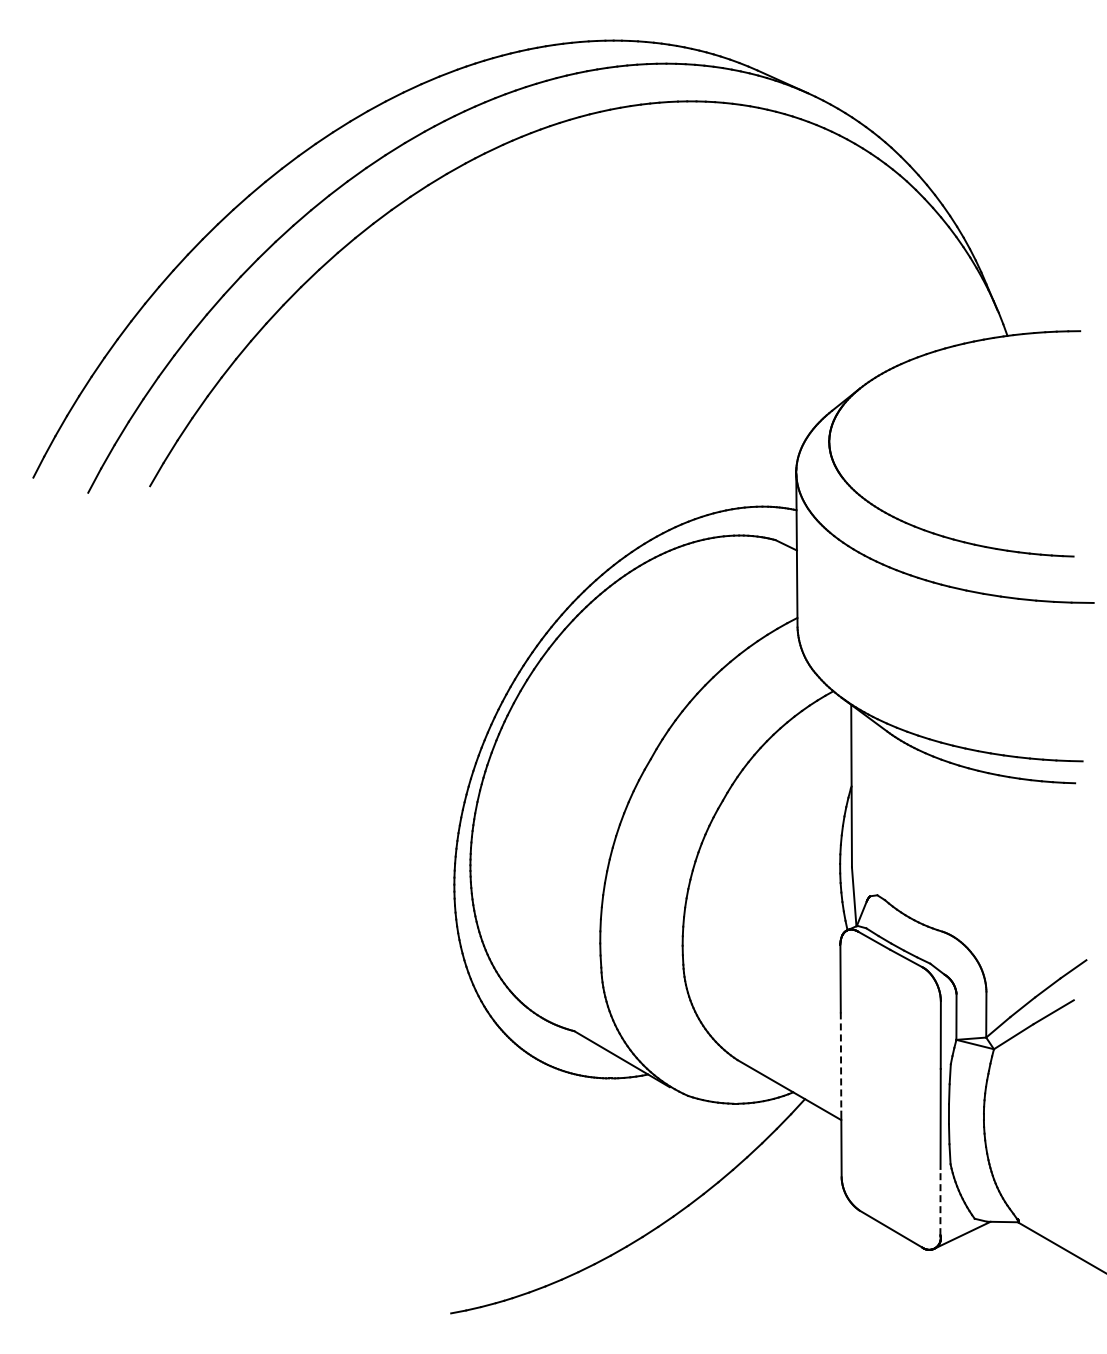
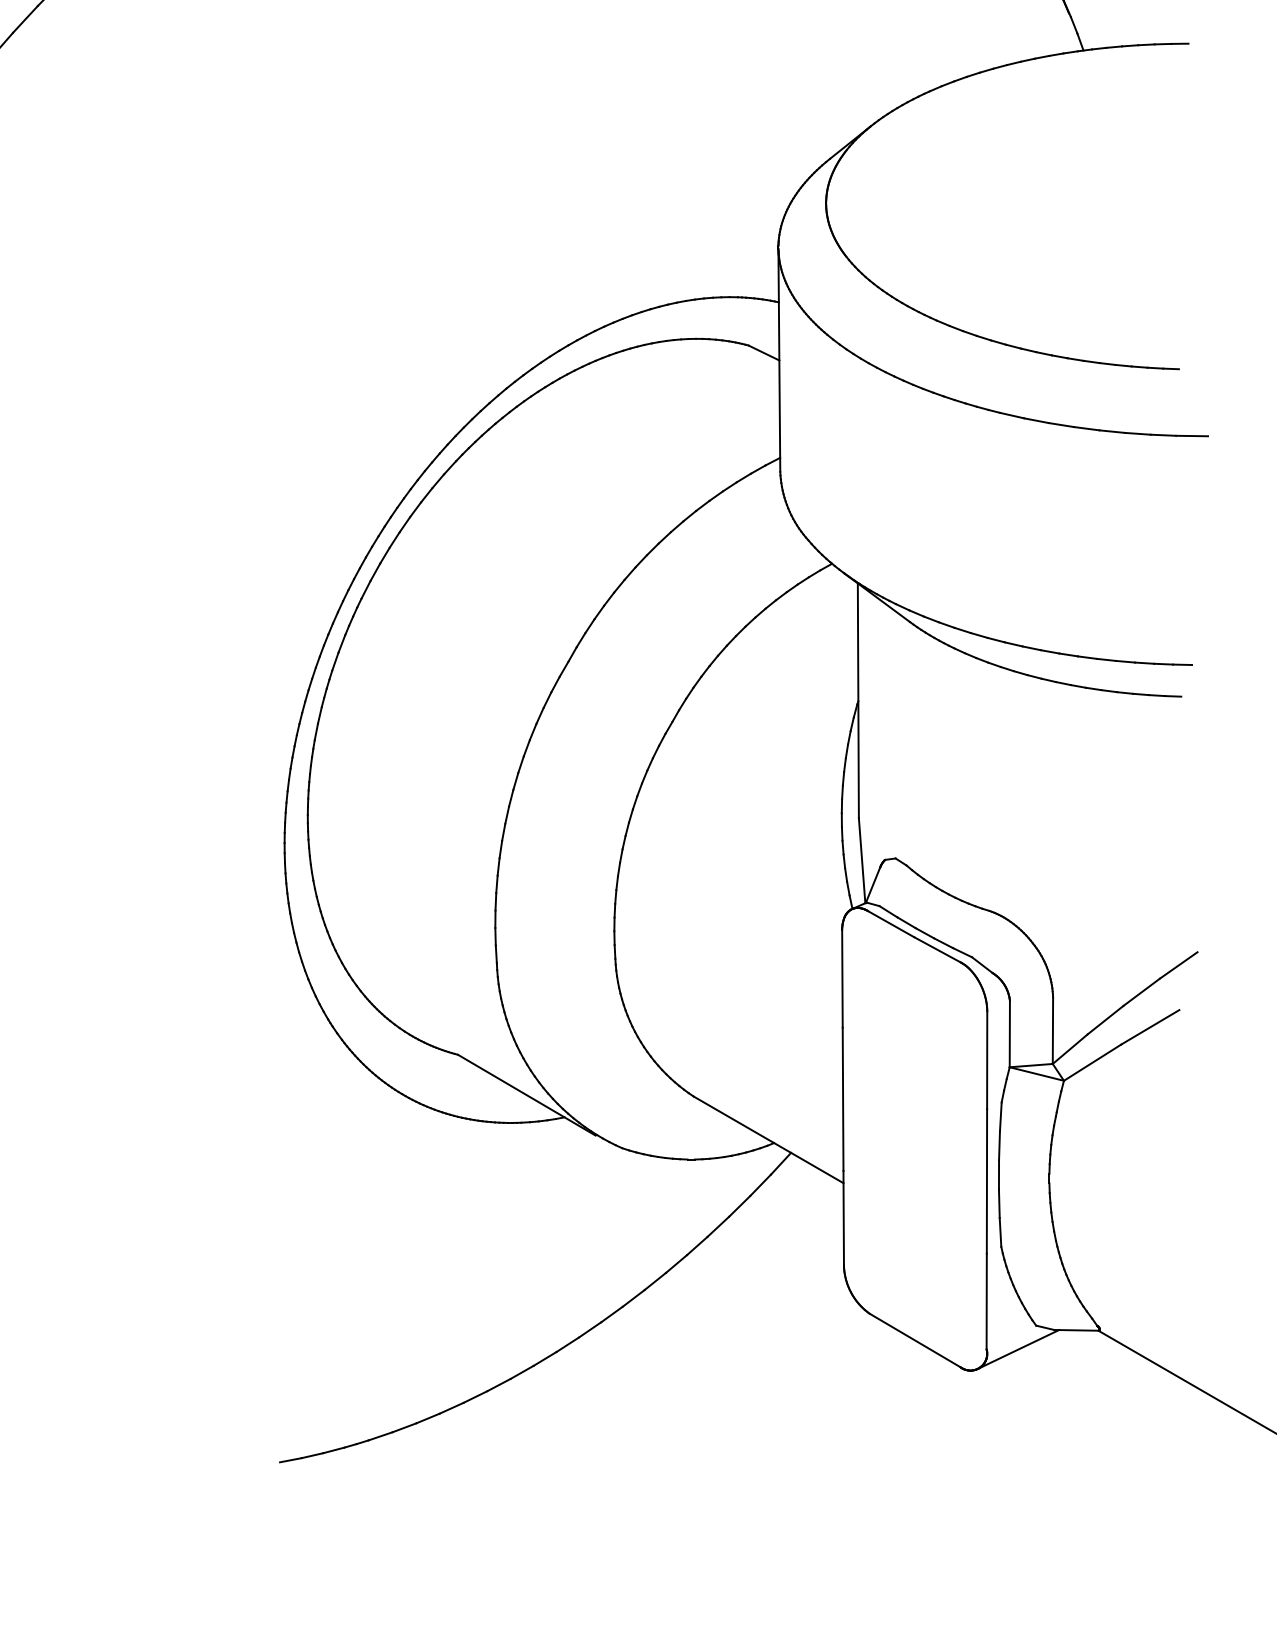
line: (841, 1062) -> (843, 1099), dashed -> solid
line: (940, 1201) -> (986, 1300), dashed -> solid

